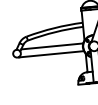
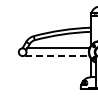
line: (52, 54) -> (57, 56), solid -> dashed

